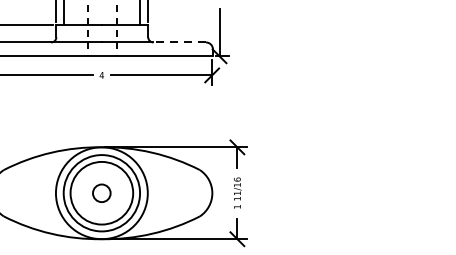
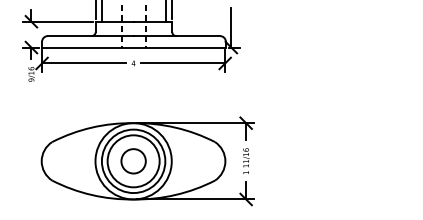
line: (179, 42) -> (198, 36), dashed -> solid
circle: (101, 193) -> (133, 161), size x1.67

